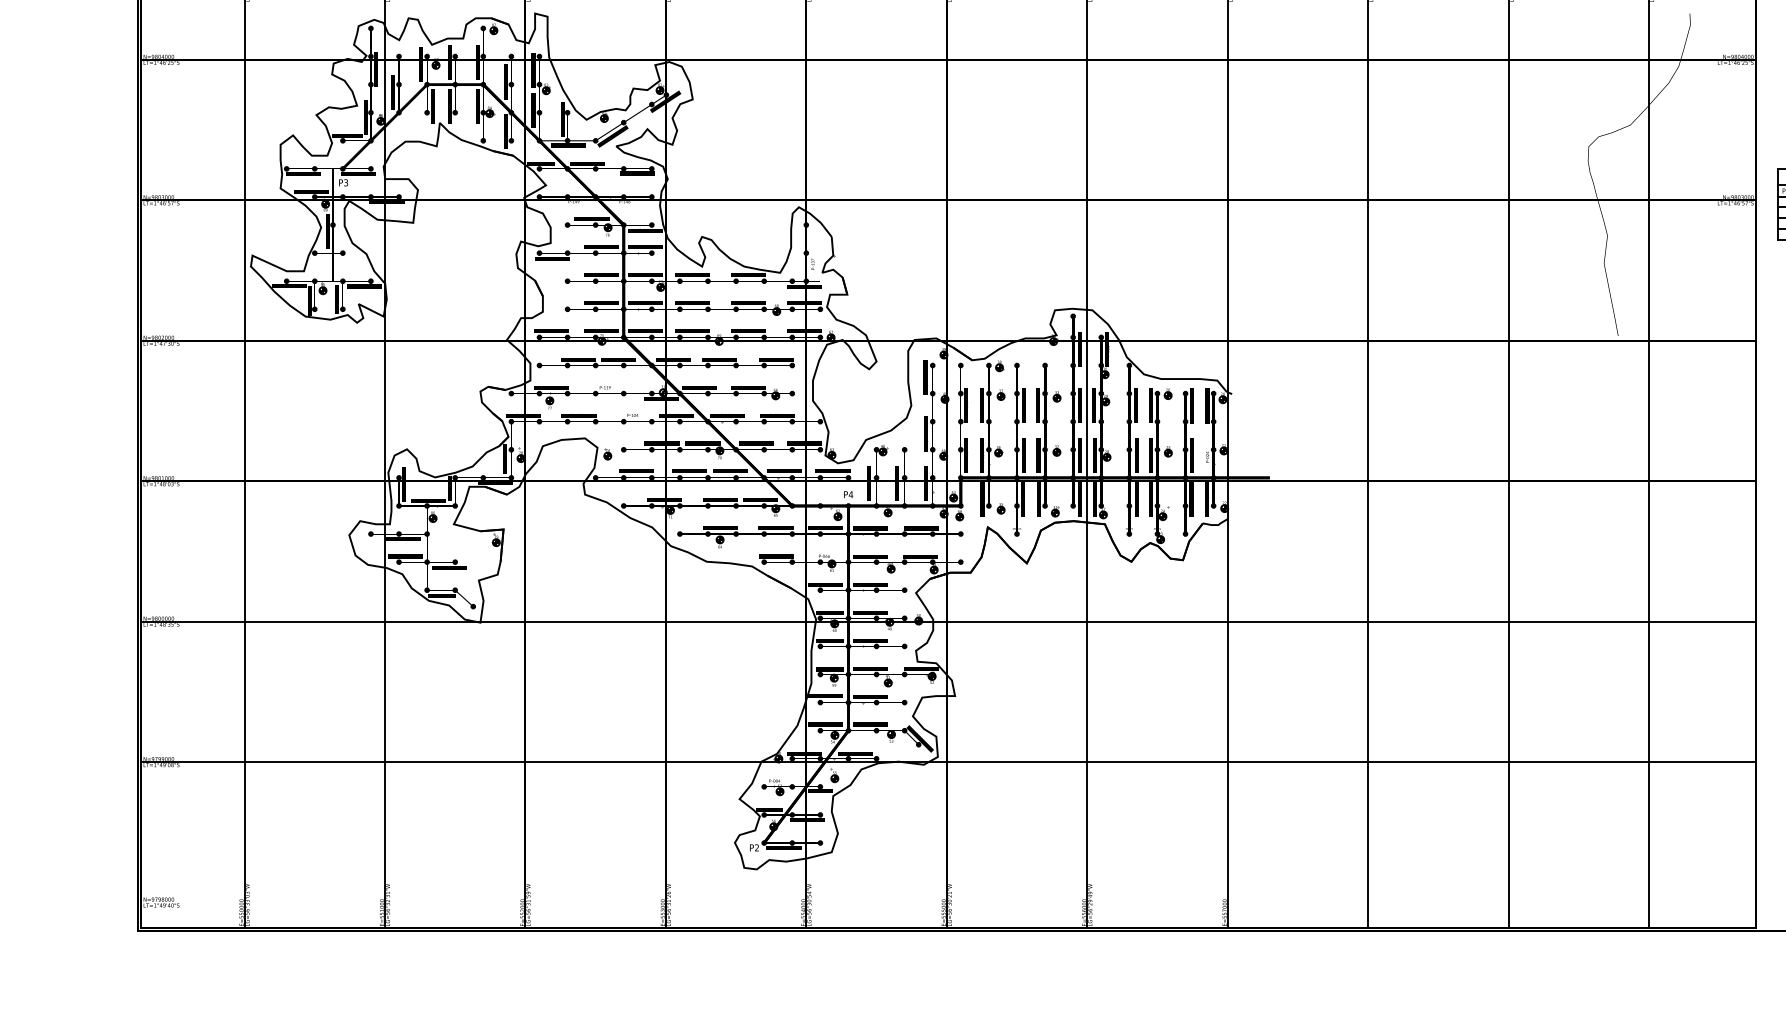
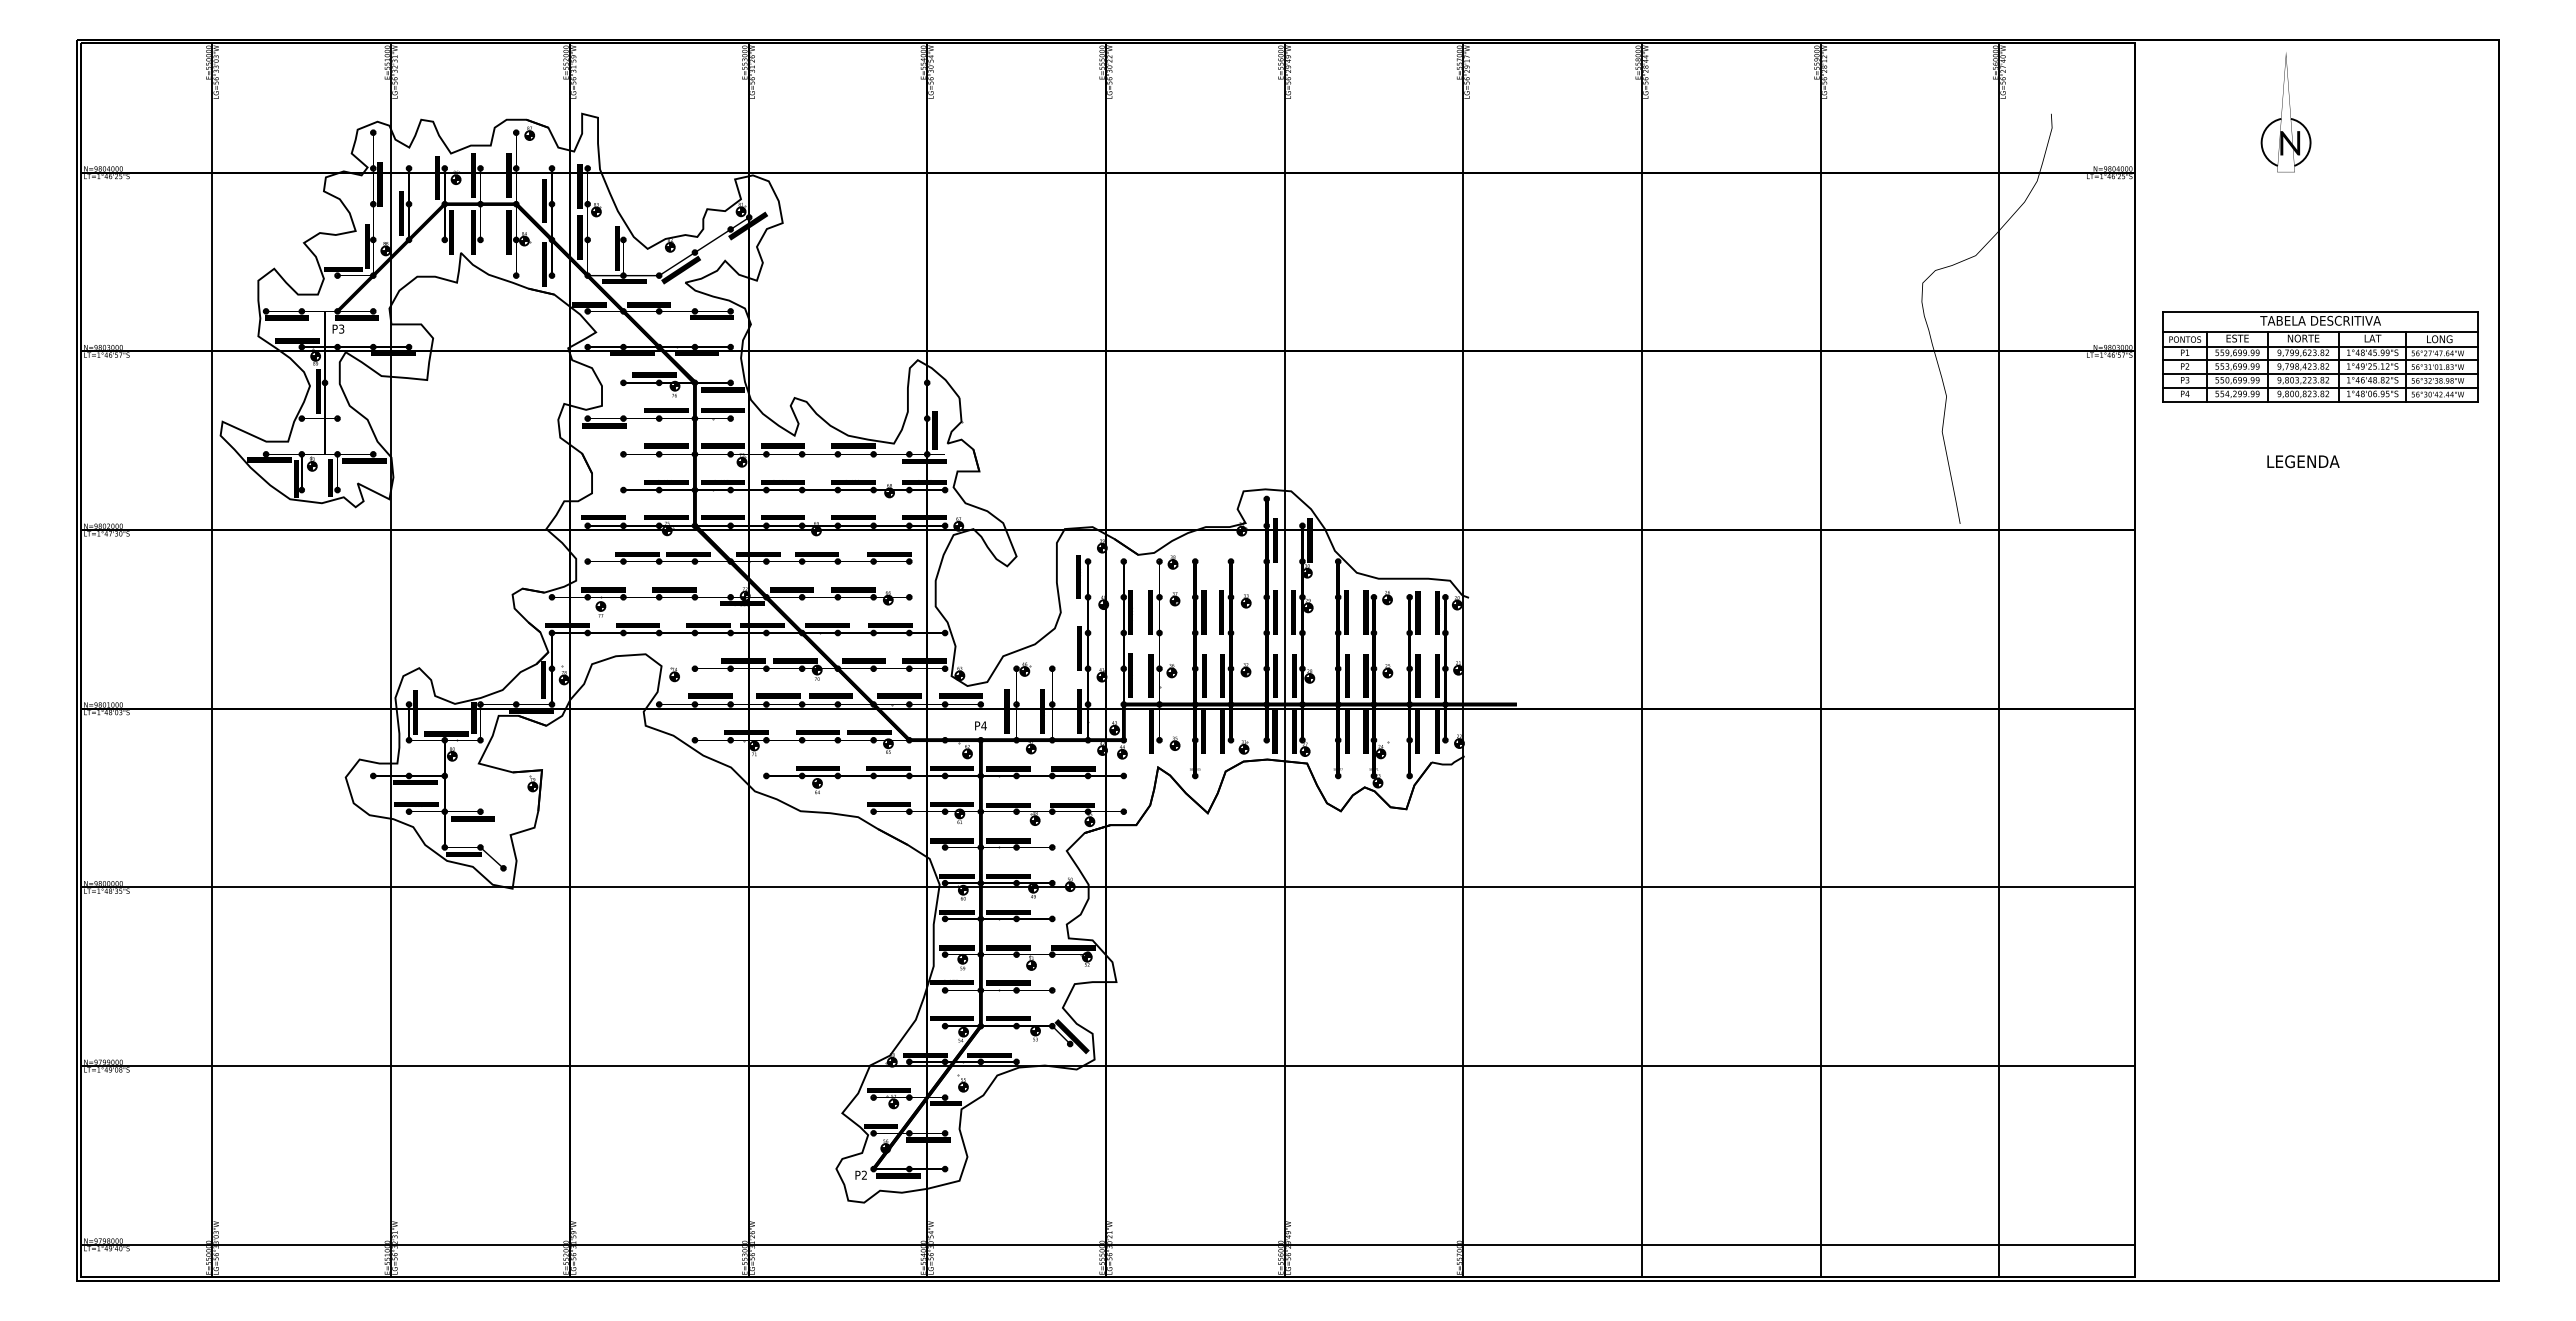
fill: (573, 201) -> (631, 353), added
fill: (624, 201) -> (696, 353), added
fill: (812, 262) -> (934, 430), added
fill: (606, 387) -> (673, 589), added
fill: (633, 415) -> (707, 625), added
fill: (1207, 455) -> (1437, 675), added
fill: (825, 556) -> (951, 804), added
fill: (775, 780) -> (888, 1089), added
line: (948, 902) -> (1108, 1244), added

